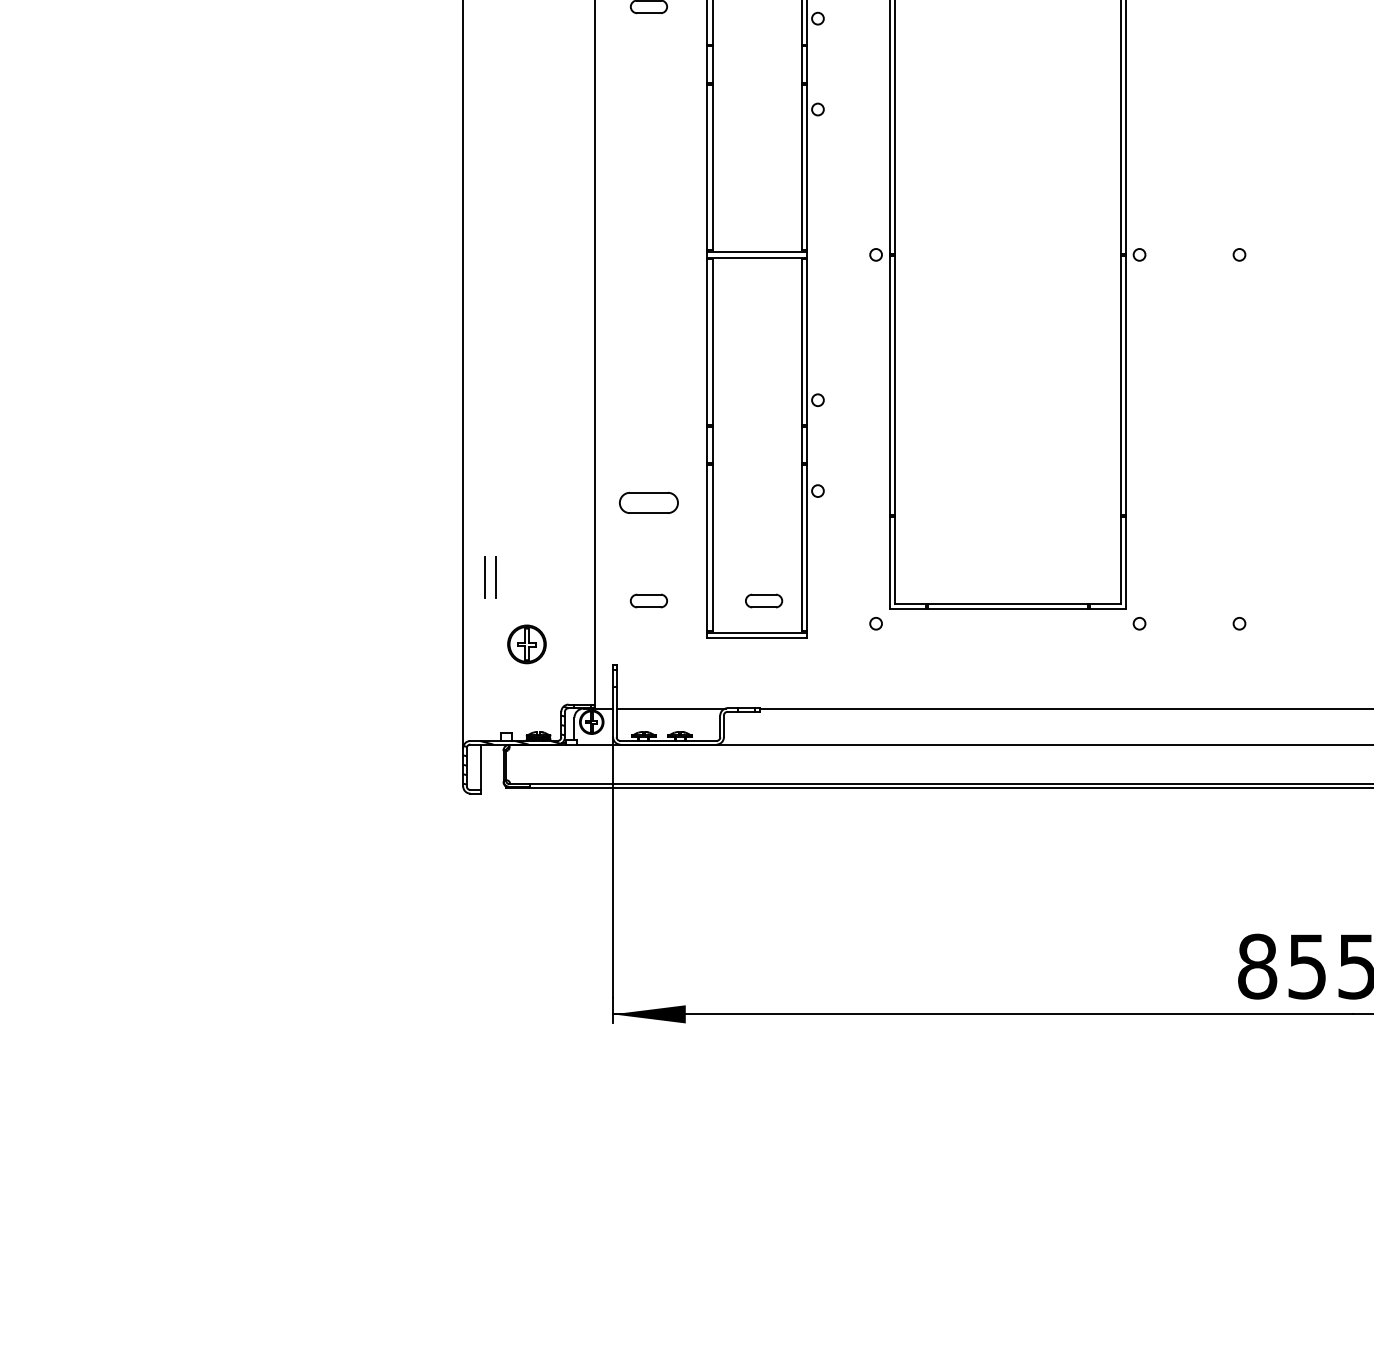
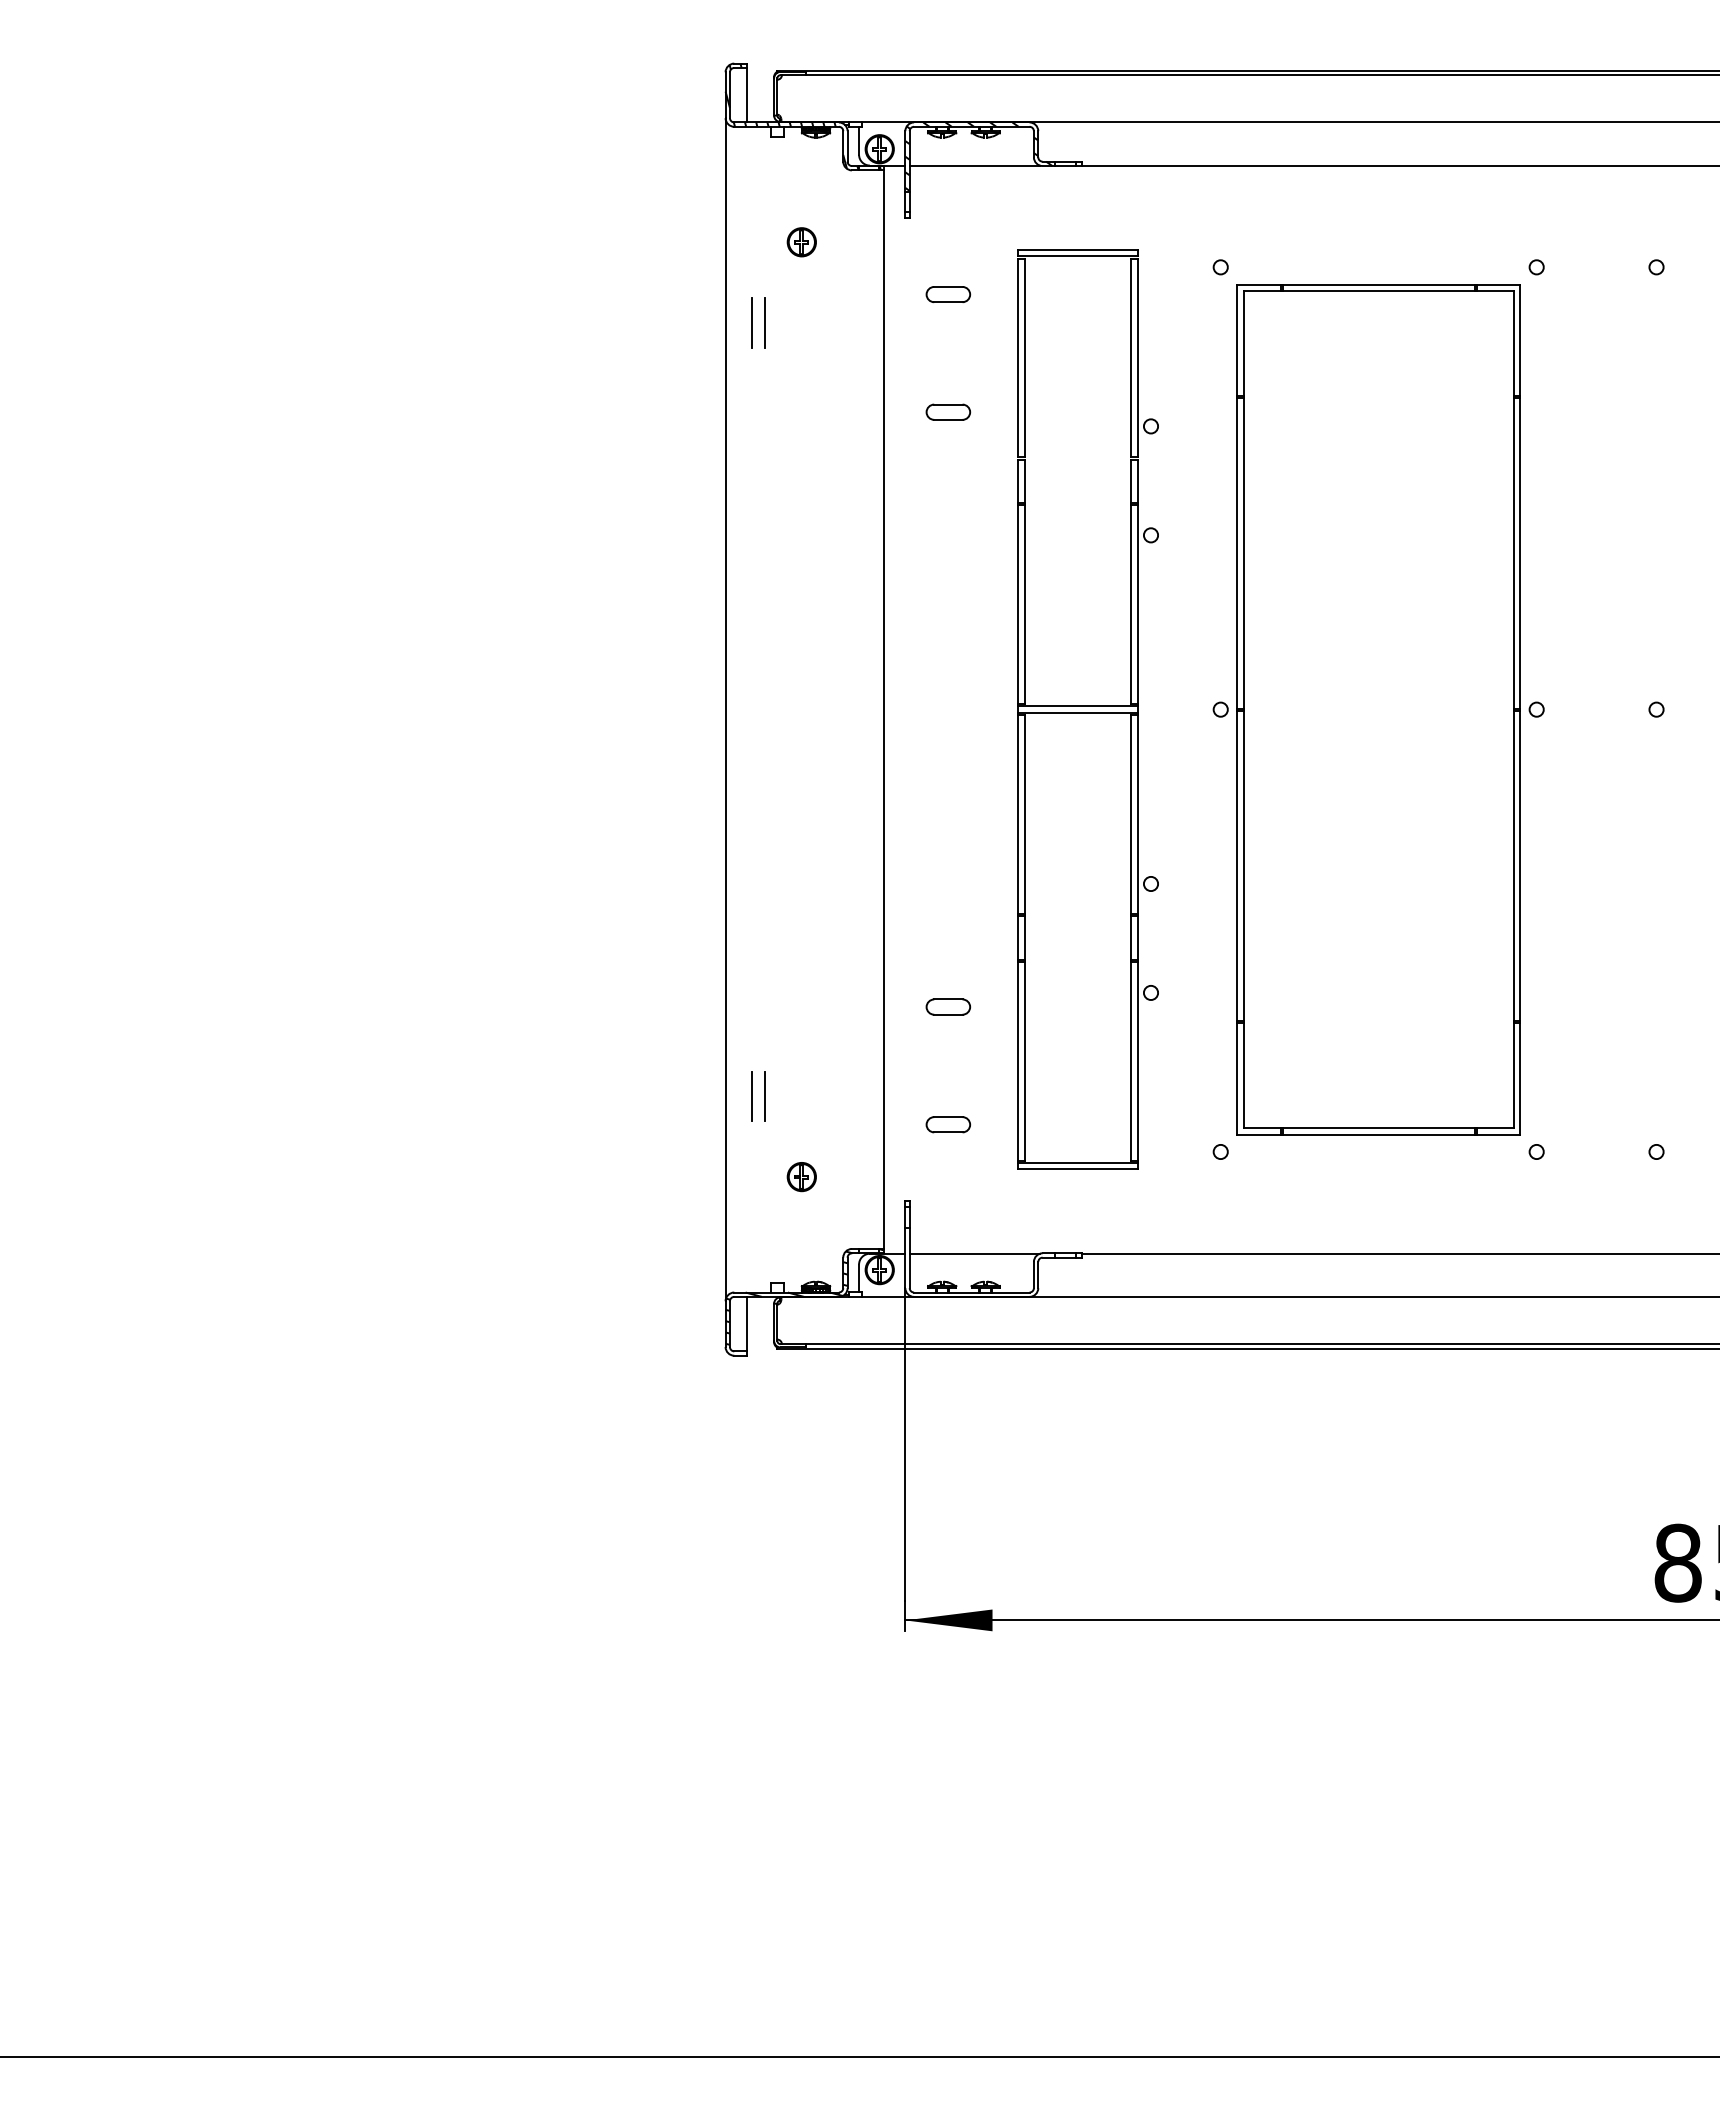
part: (649, 502) -> (948, 1006), size x0.62
part: (764, 600) -> (1086, 1124), removed
part: (526, 645) -> (801, 1177), size x0.62

